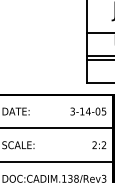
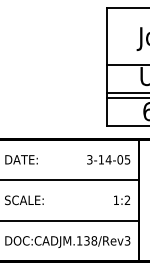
text: (94, 144) -> (115, 199), 2:2 -> 1:2

